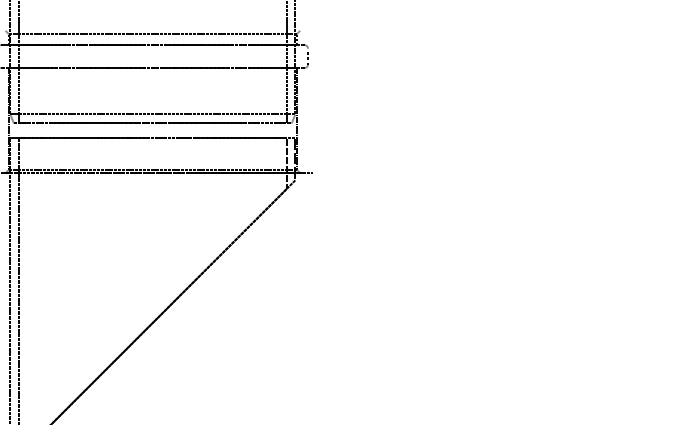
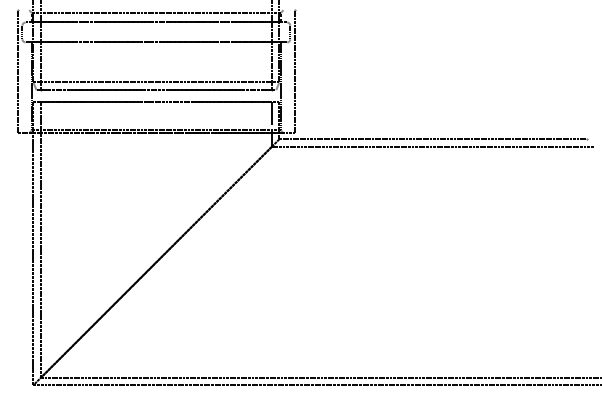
line: (312, 101) -> (294, 71), added
line: (472, 180) -> (432, 139), added
line: (472, 188) -> (432, 146), added

